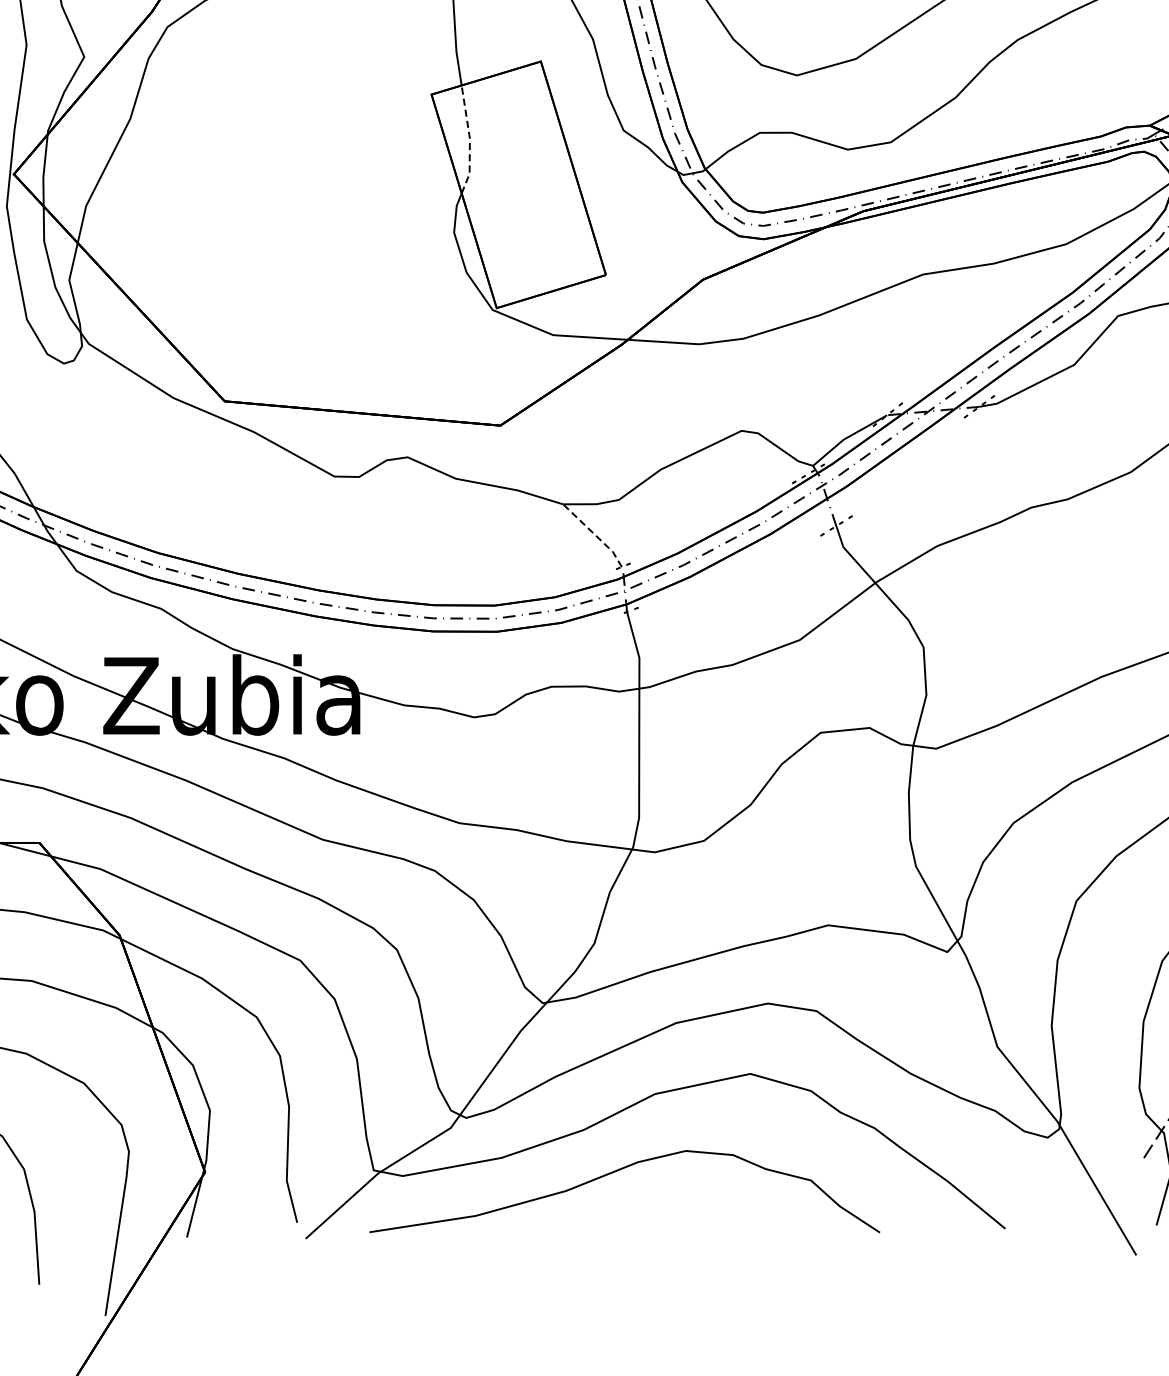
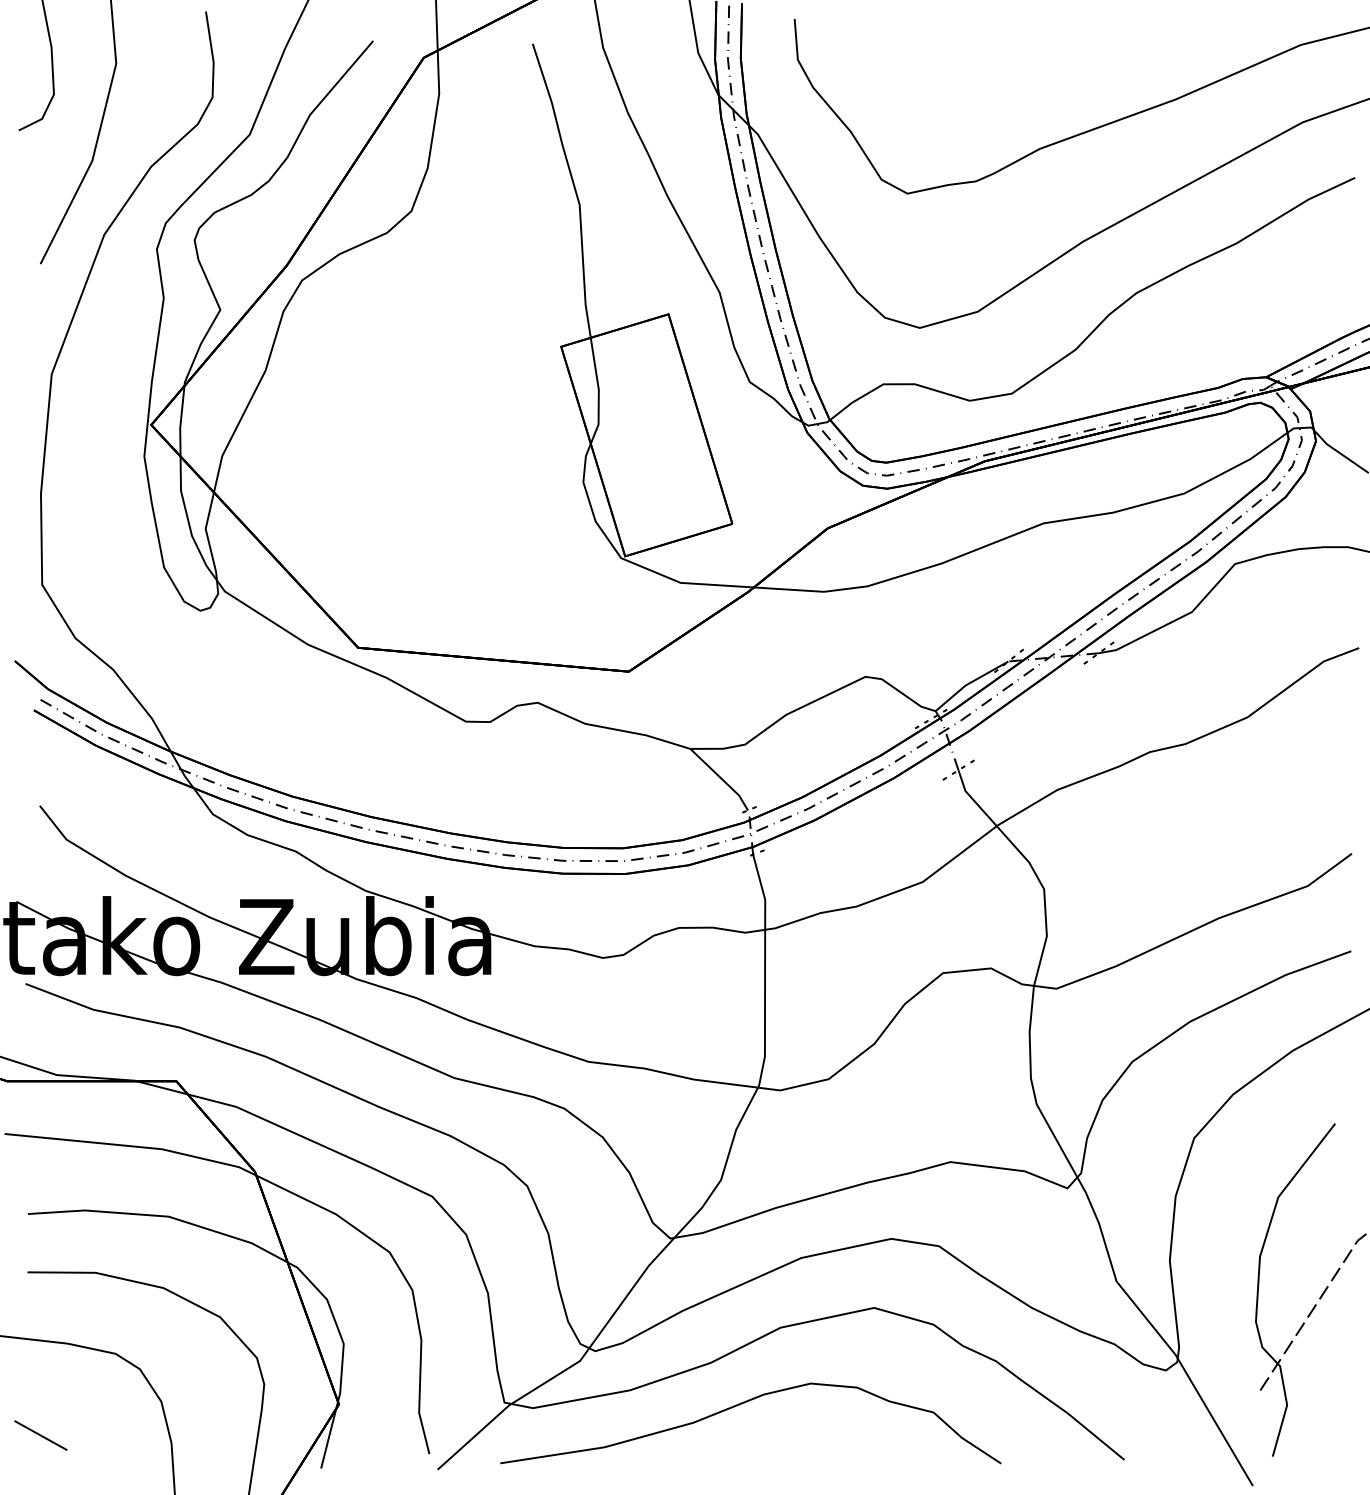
line: (469, 139) -> (598, 390), dashed -> solid
line: (594, 534) -> (721, 778), dashed -> solid

